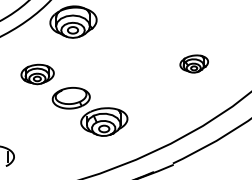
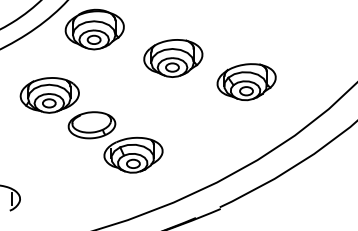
part: (136, 45) -> (173, 58), added
part: (194, 64) -> (246, 82), size x1.67
part: (37, 74) -> (49, 95), size x1.43

